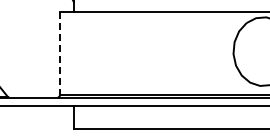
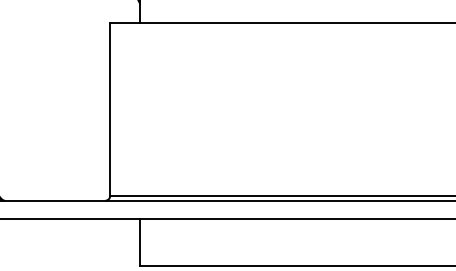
line: (59, 54) -> (109, 111), dashed -> solid

